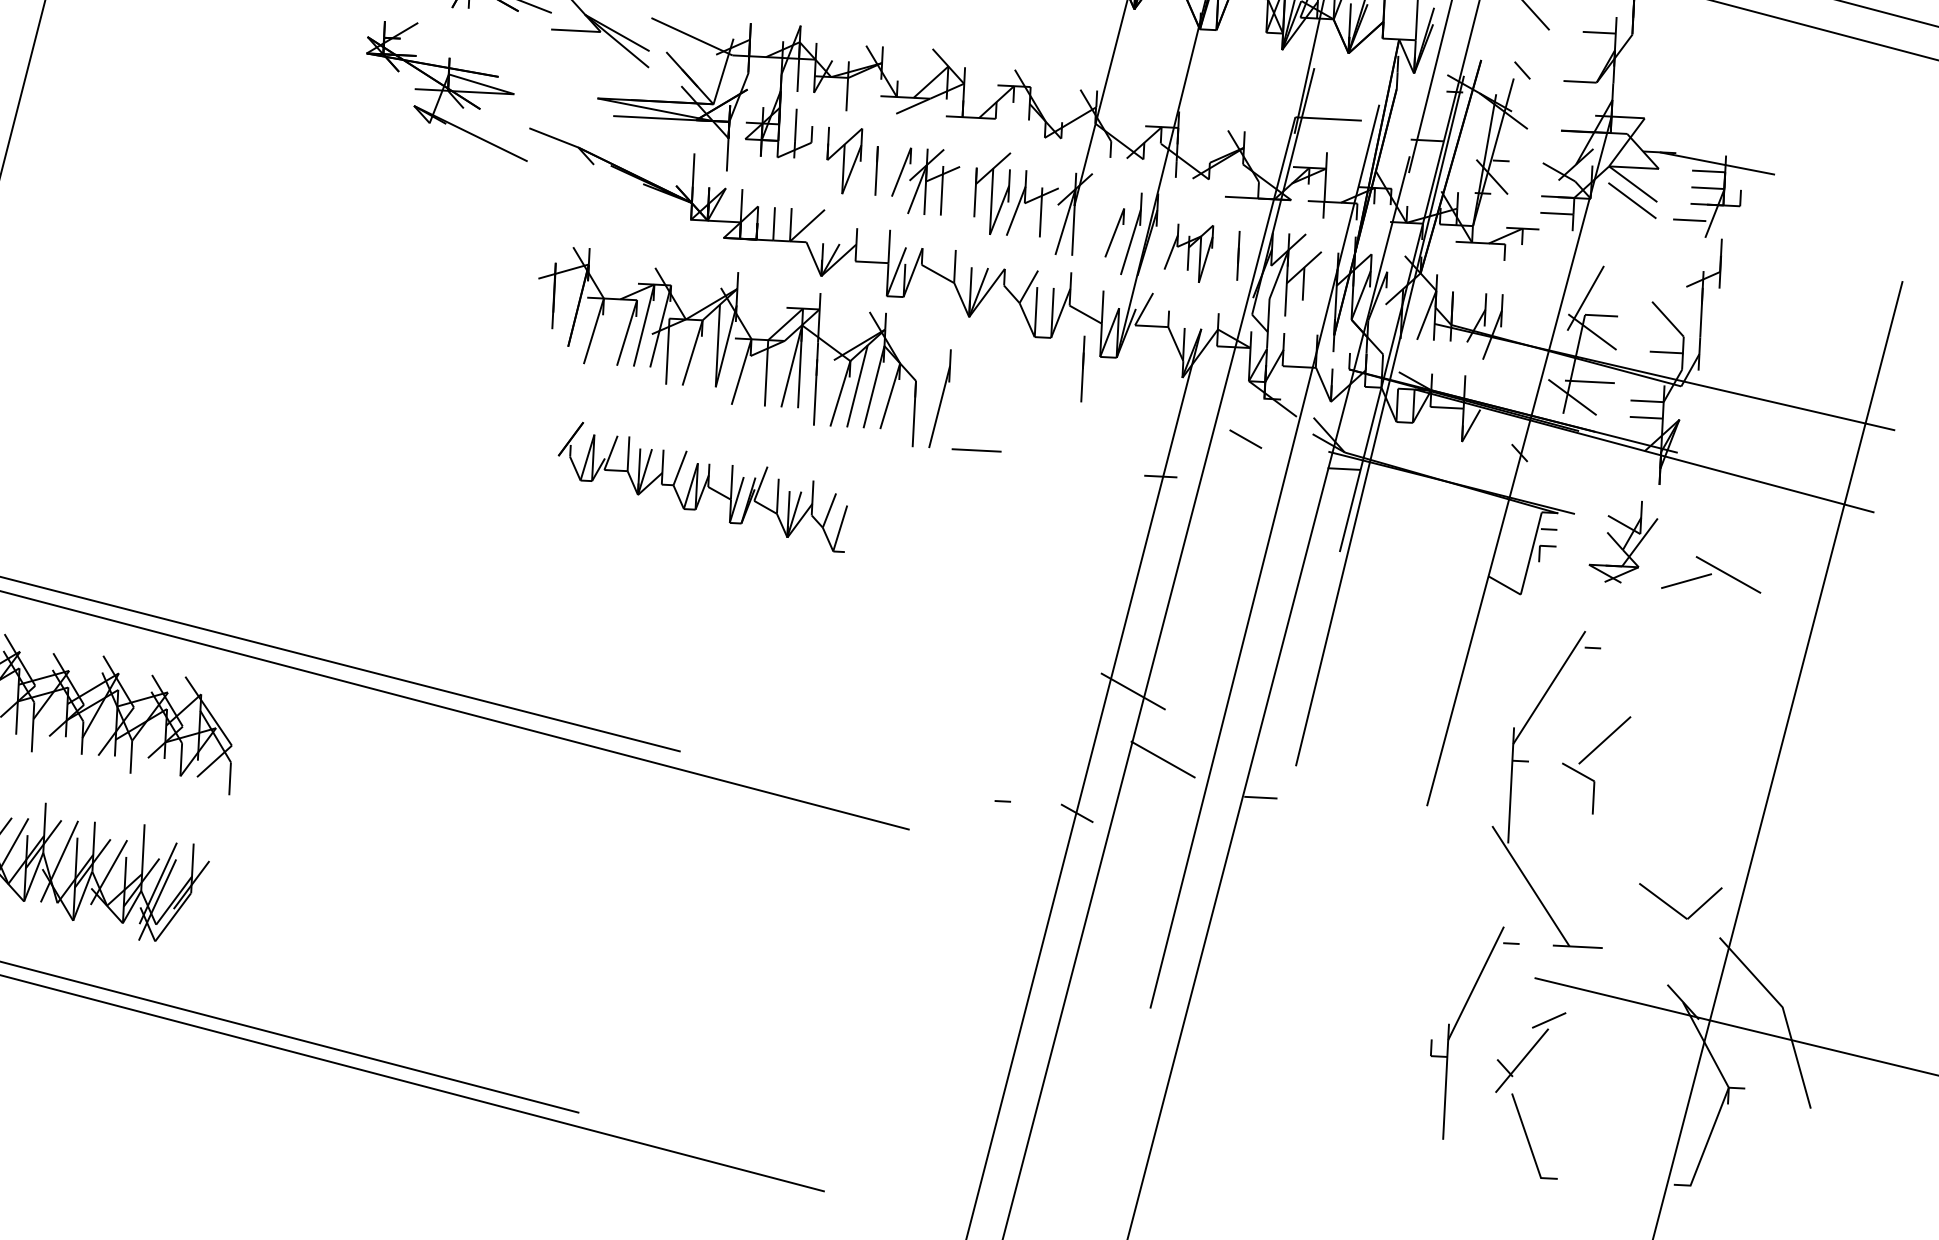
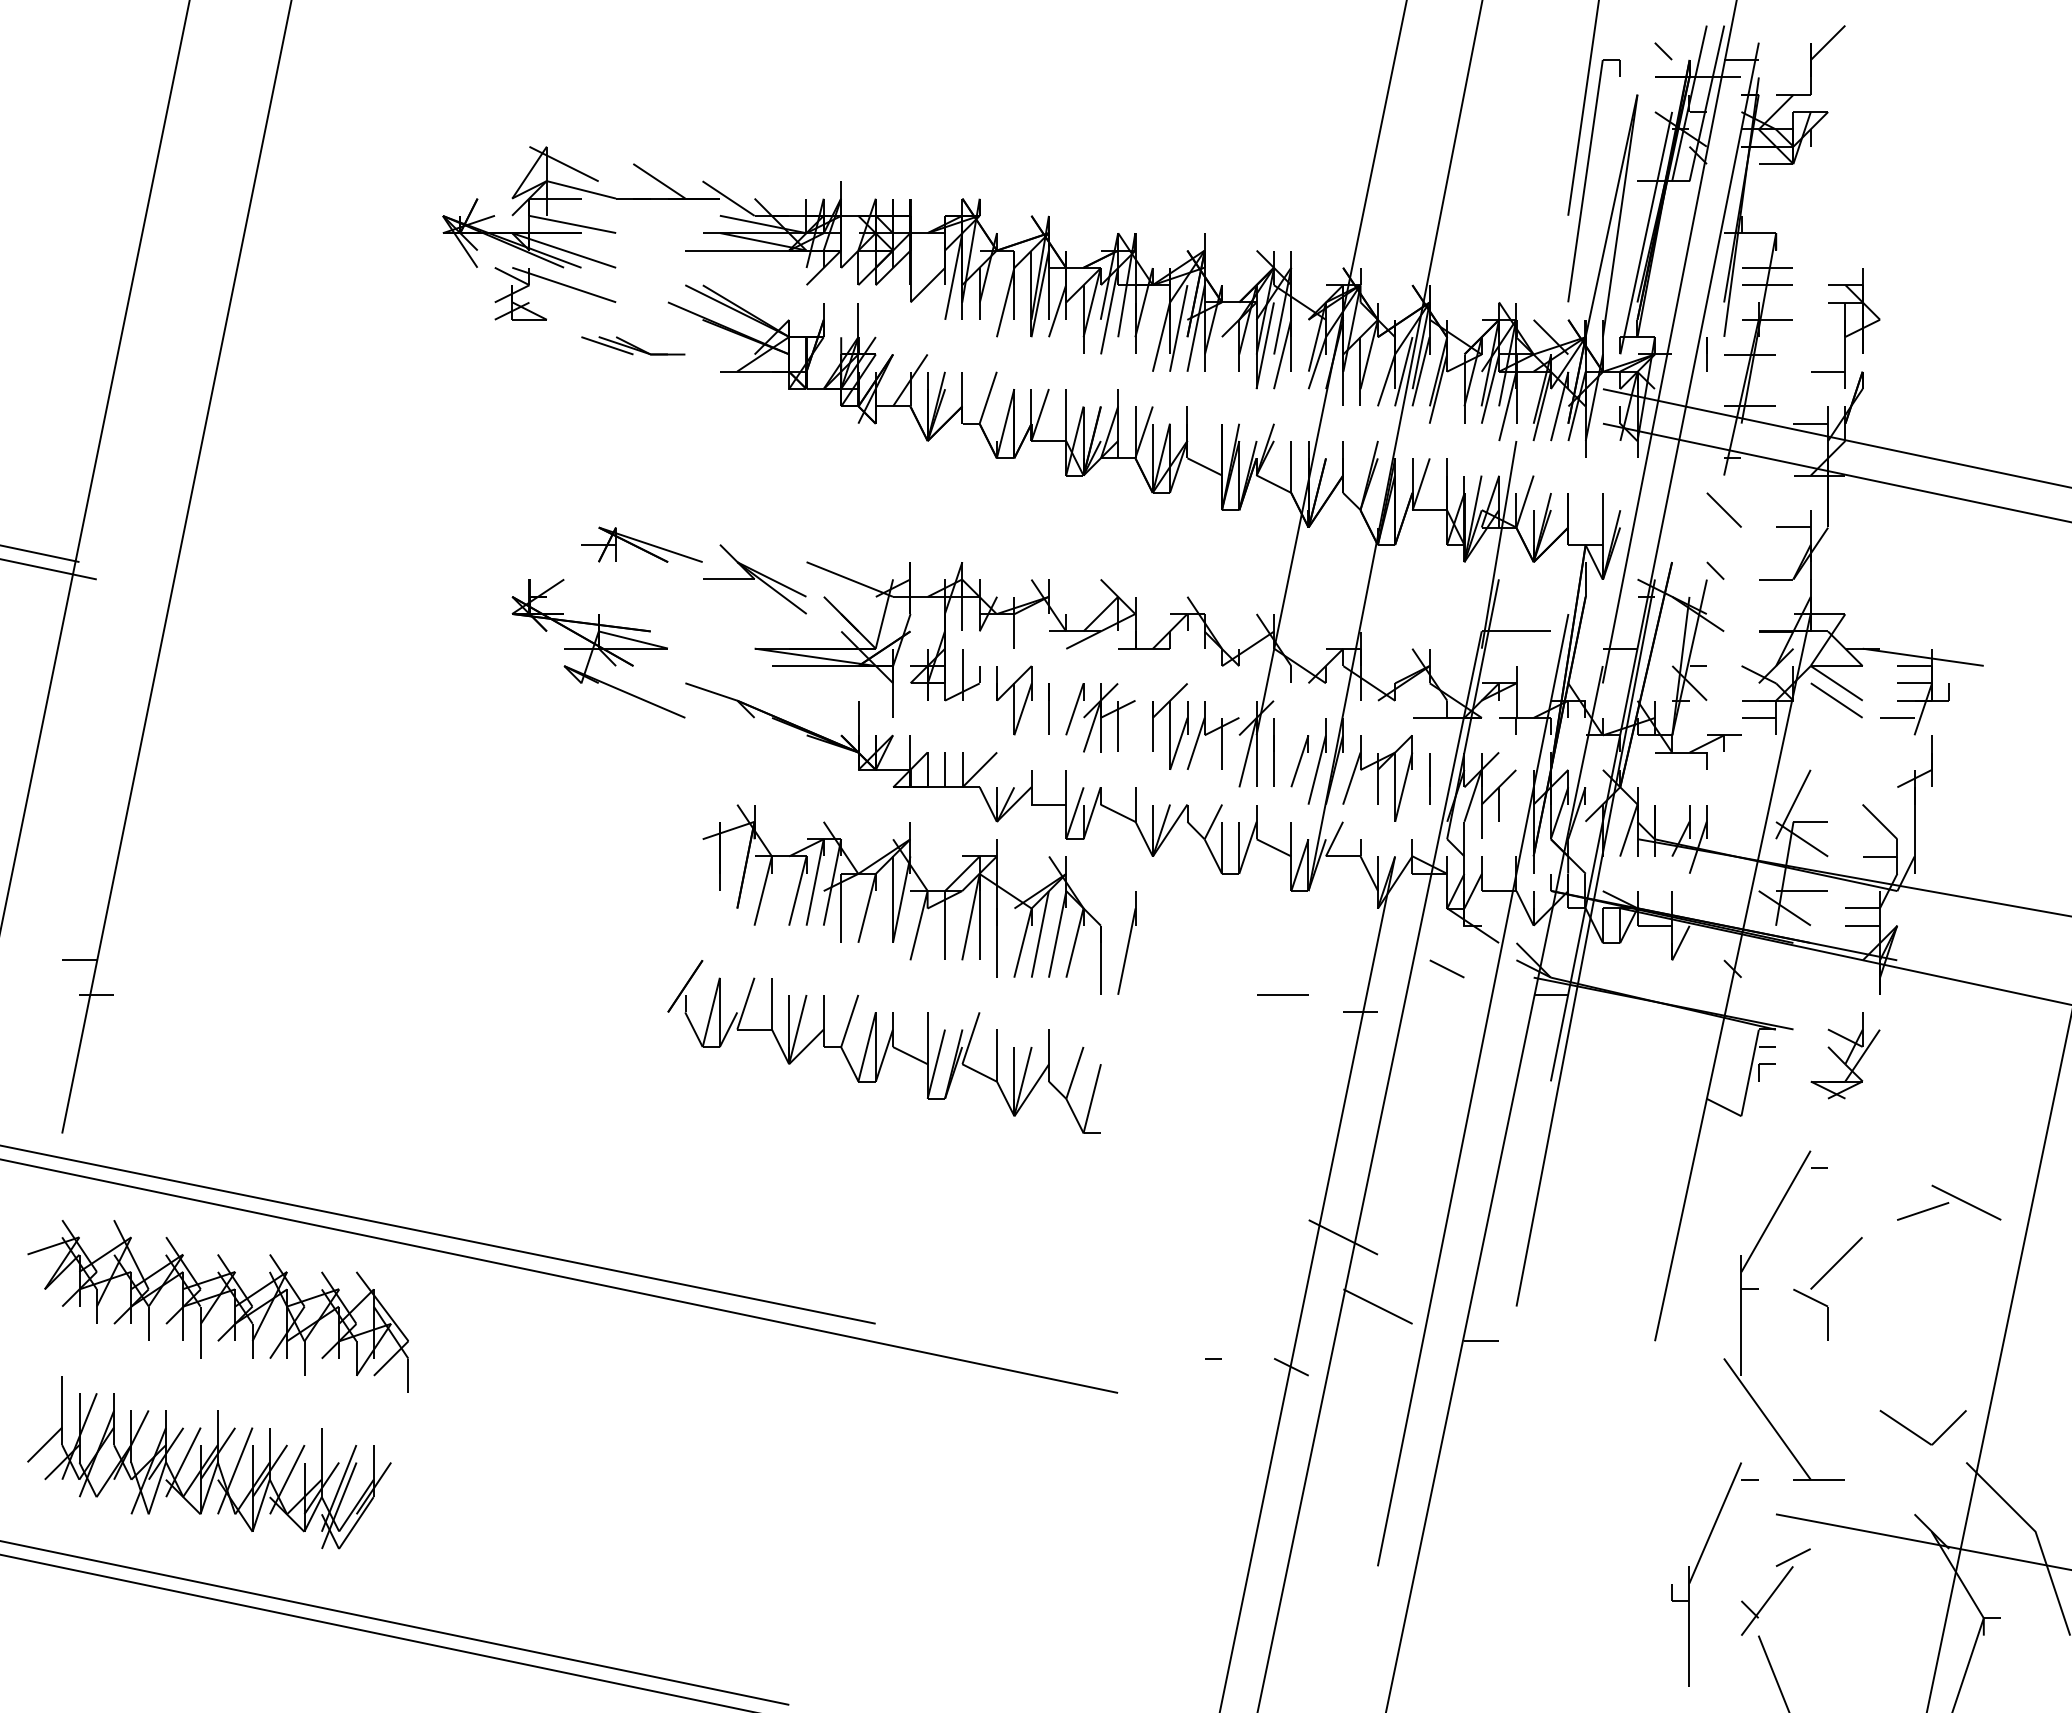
part: (1188, 253) -> (1377, 778), size x1.43
line: (1082, 368) -> (1273, 752), moved
line: (976, 450) -> (1282, 994), moved
part: (702, 486) -> (884, 1046), size x1.43
part: (1712, 573) -> (1949, 1202), moved

